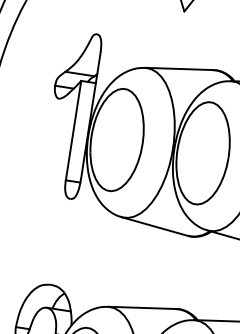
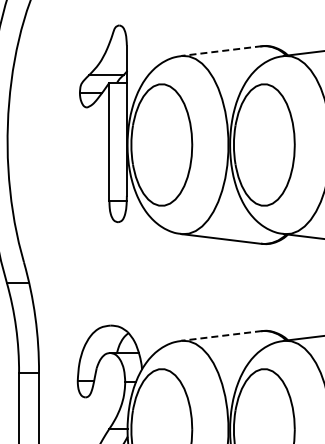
line: (179, 69) -> (221, 51), solid -> dashed
line: (142, 307) -> (221, 335), solid -> dashed

